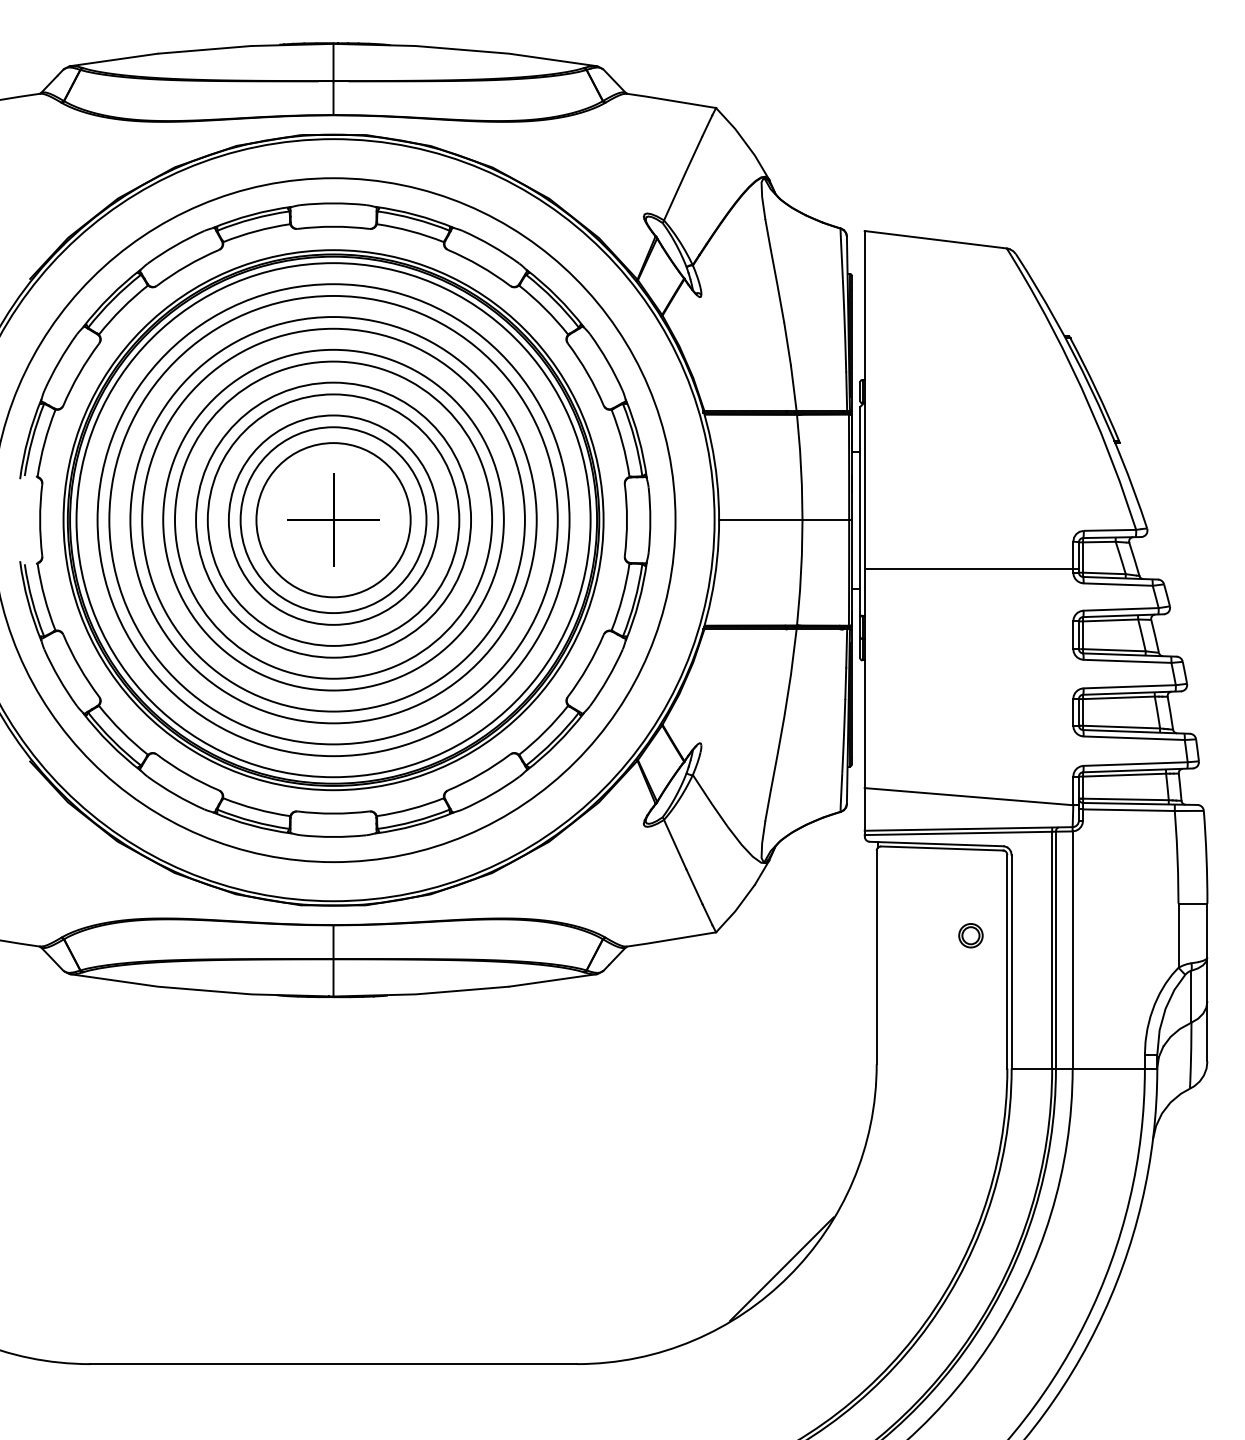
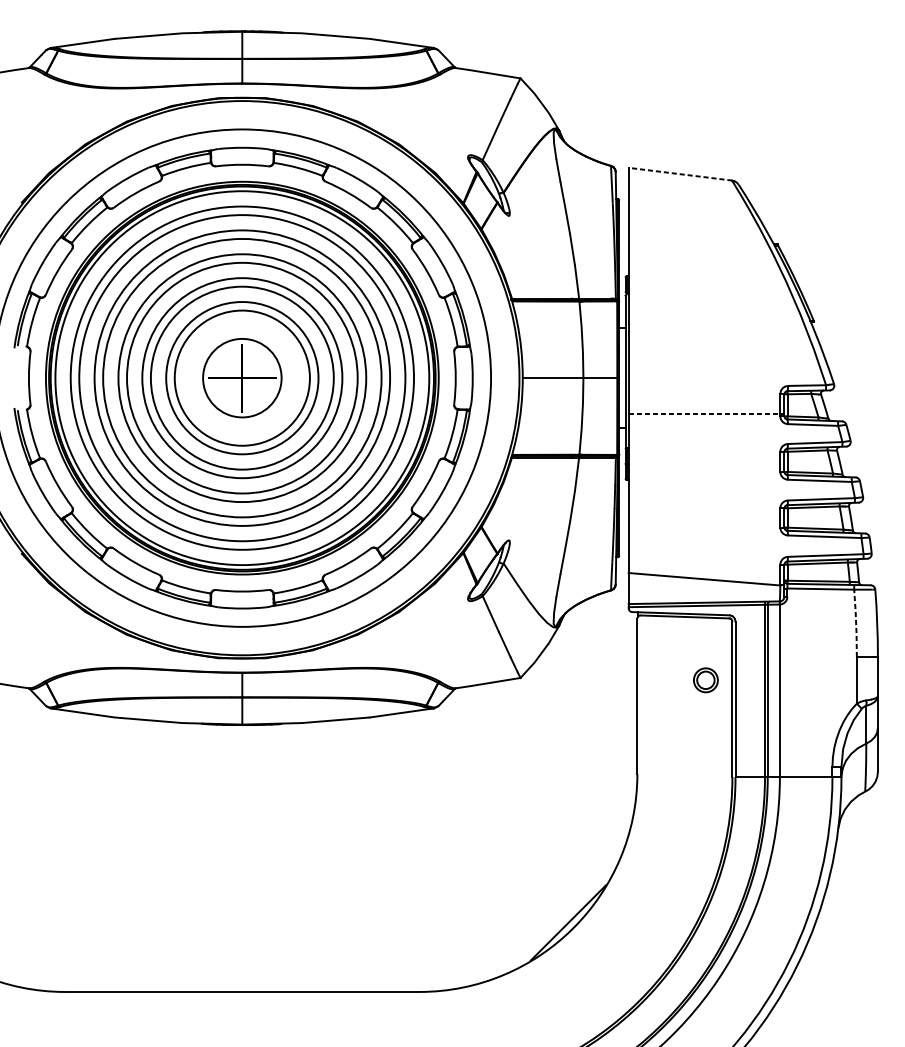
line: (936, 239) -> (680, 174), solid -> dashed
circle: (333, 520) -> (242, 378), size x0.7
line: (972, 569) -> (707, 414), solid -> dashed
line: (1177, 857) -> (856, 623), solid -> dashed
part: (970, 935) -> (705, 680), size x1.4

